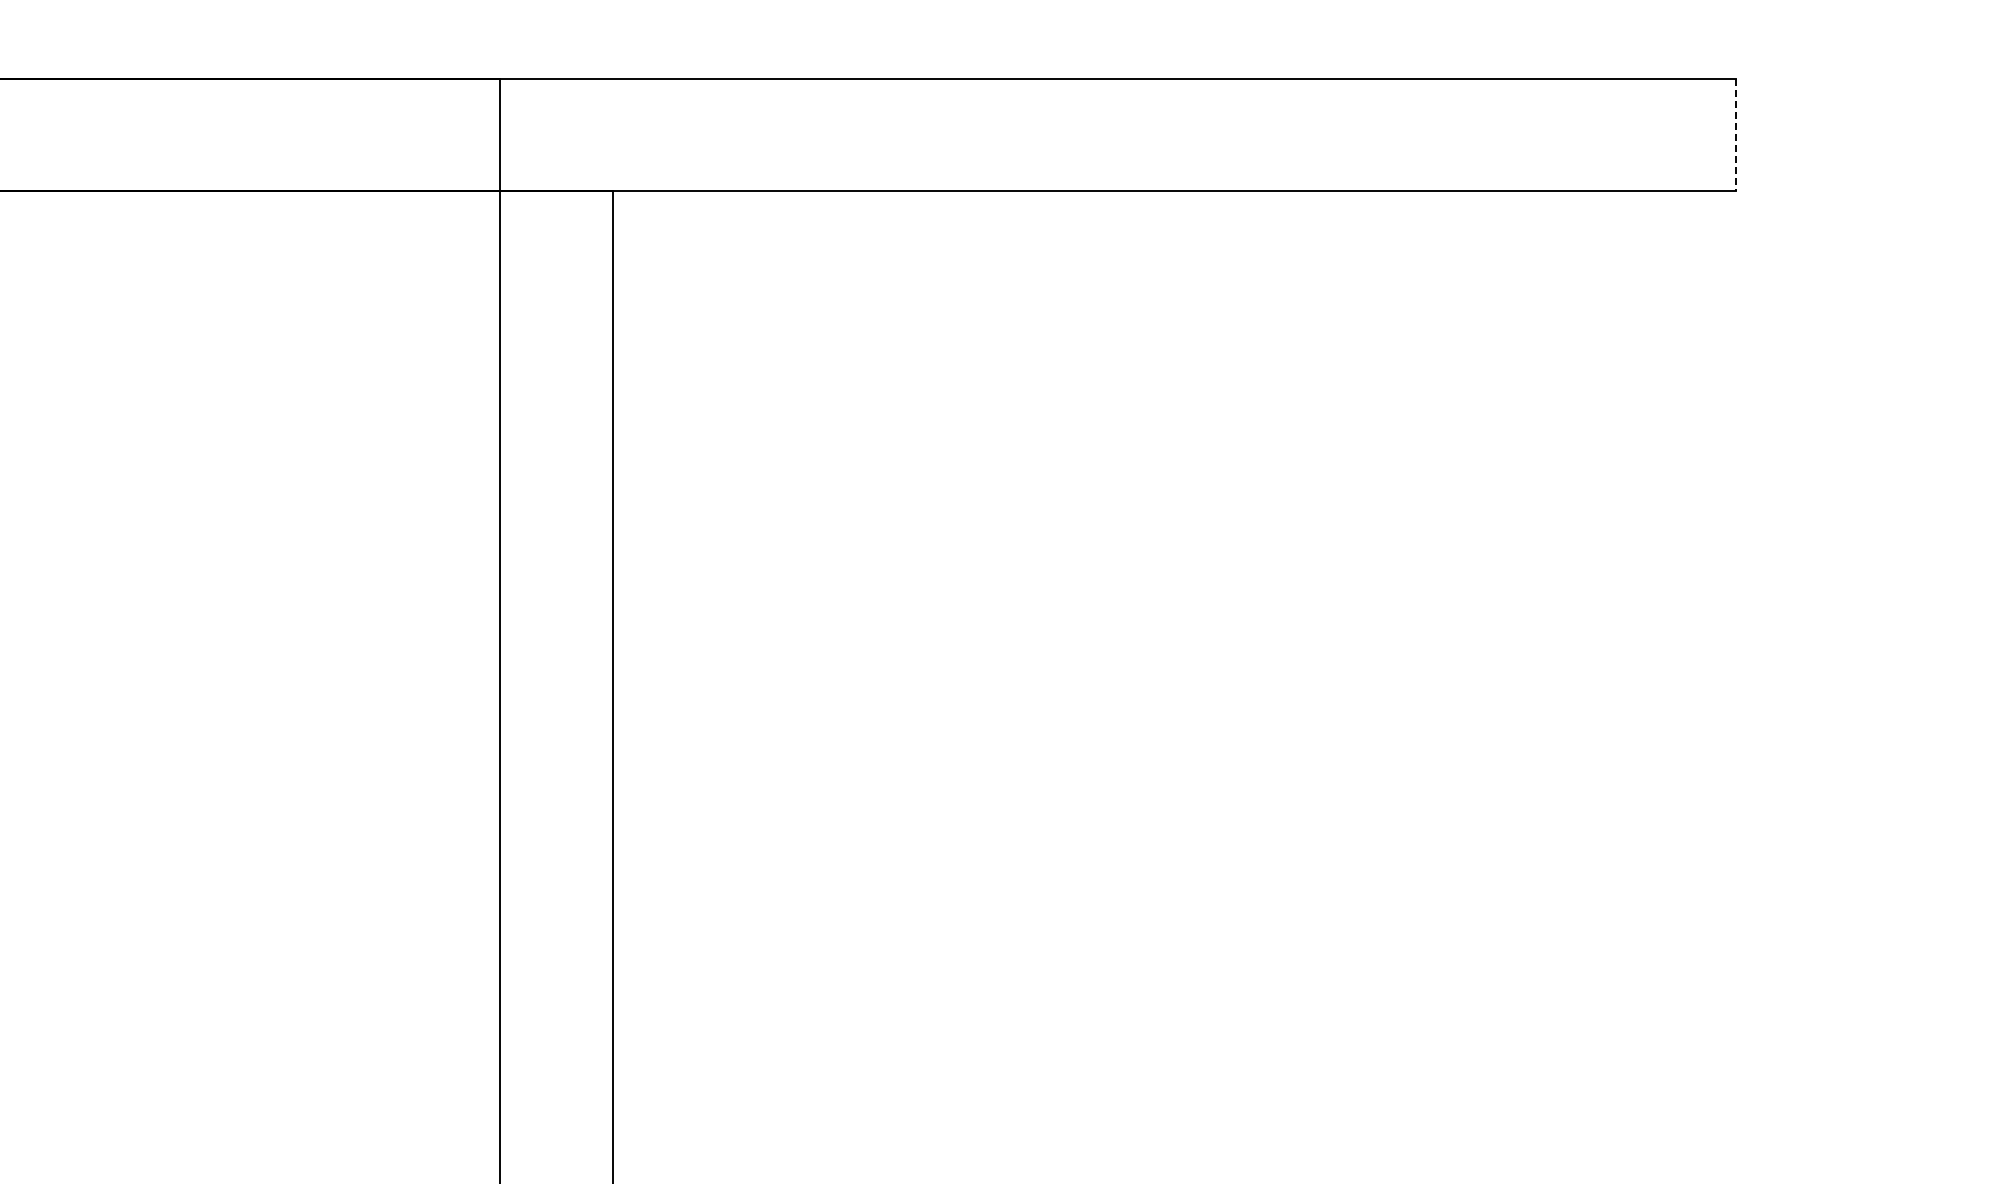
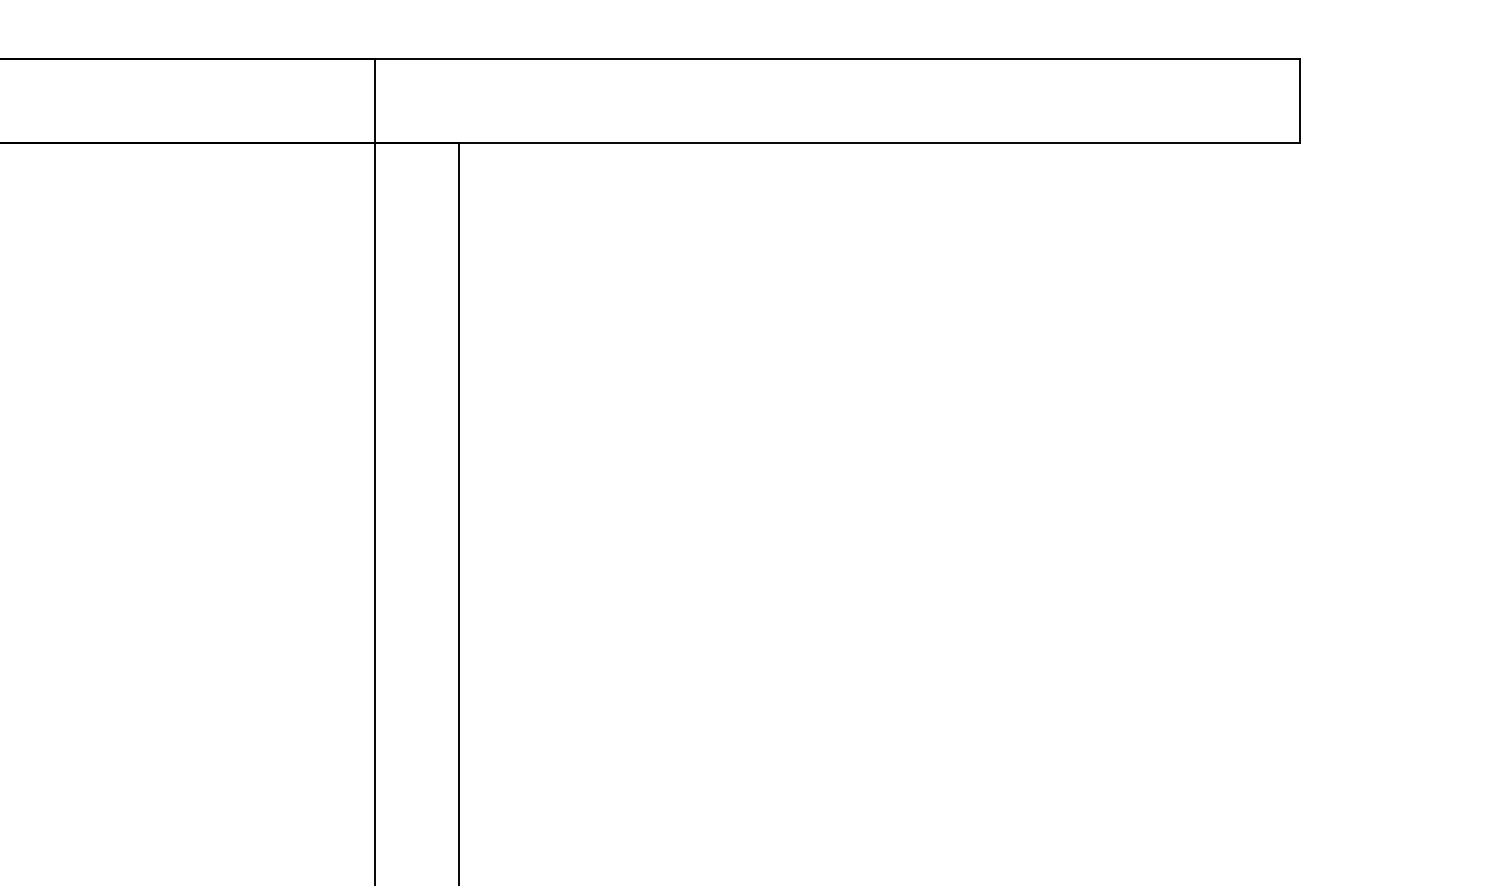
line: (1736, 135) -> (1299, 101), dashed -> solid

